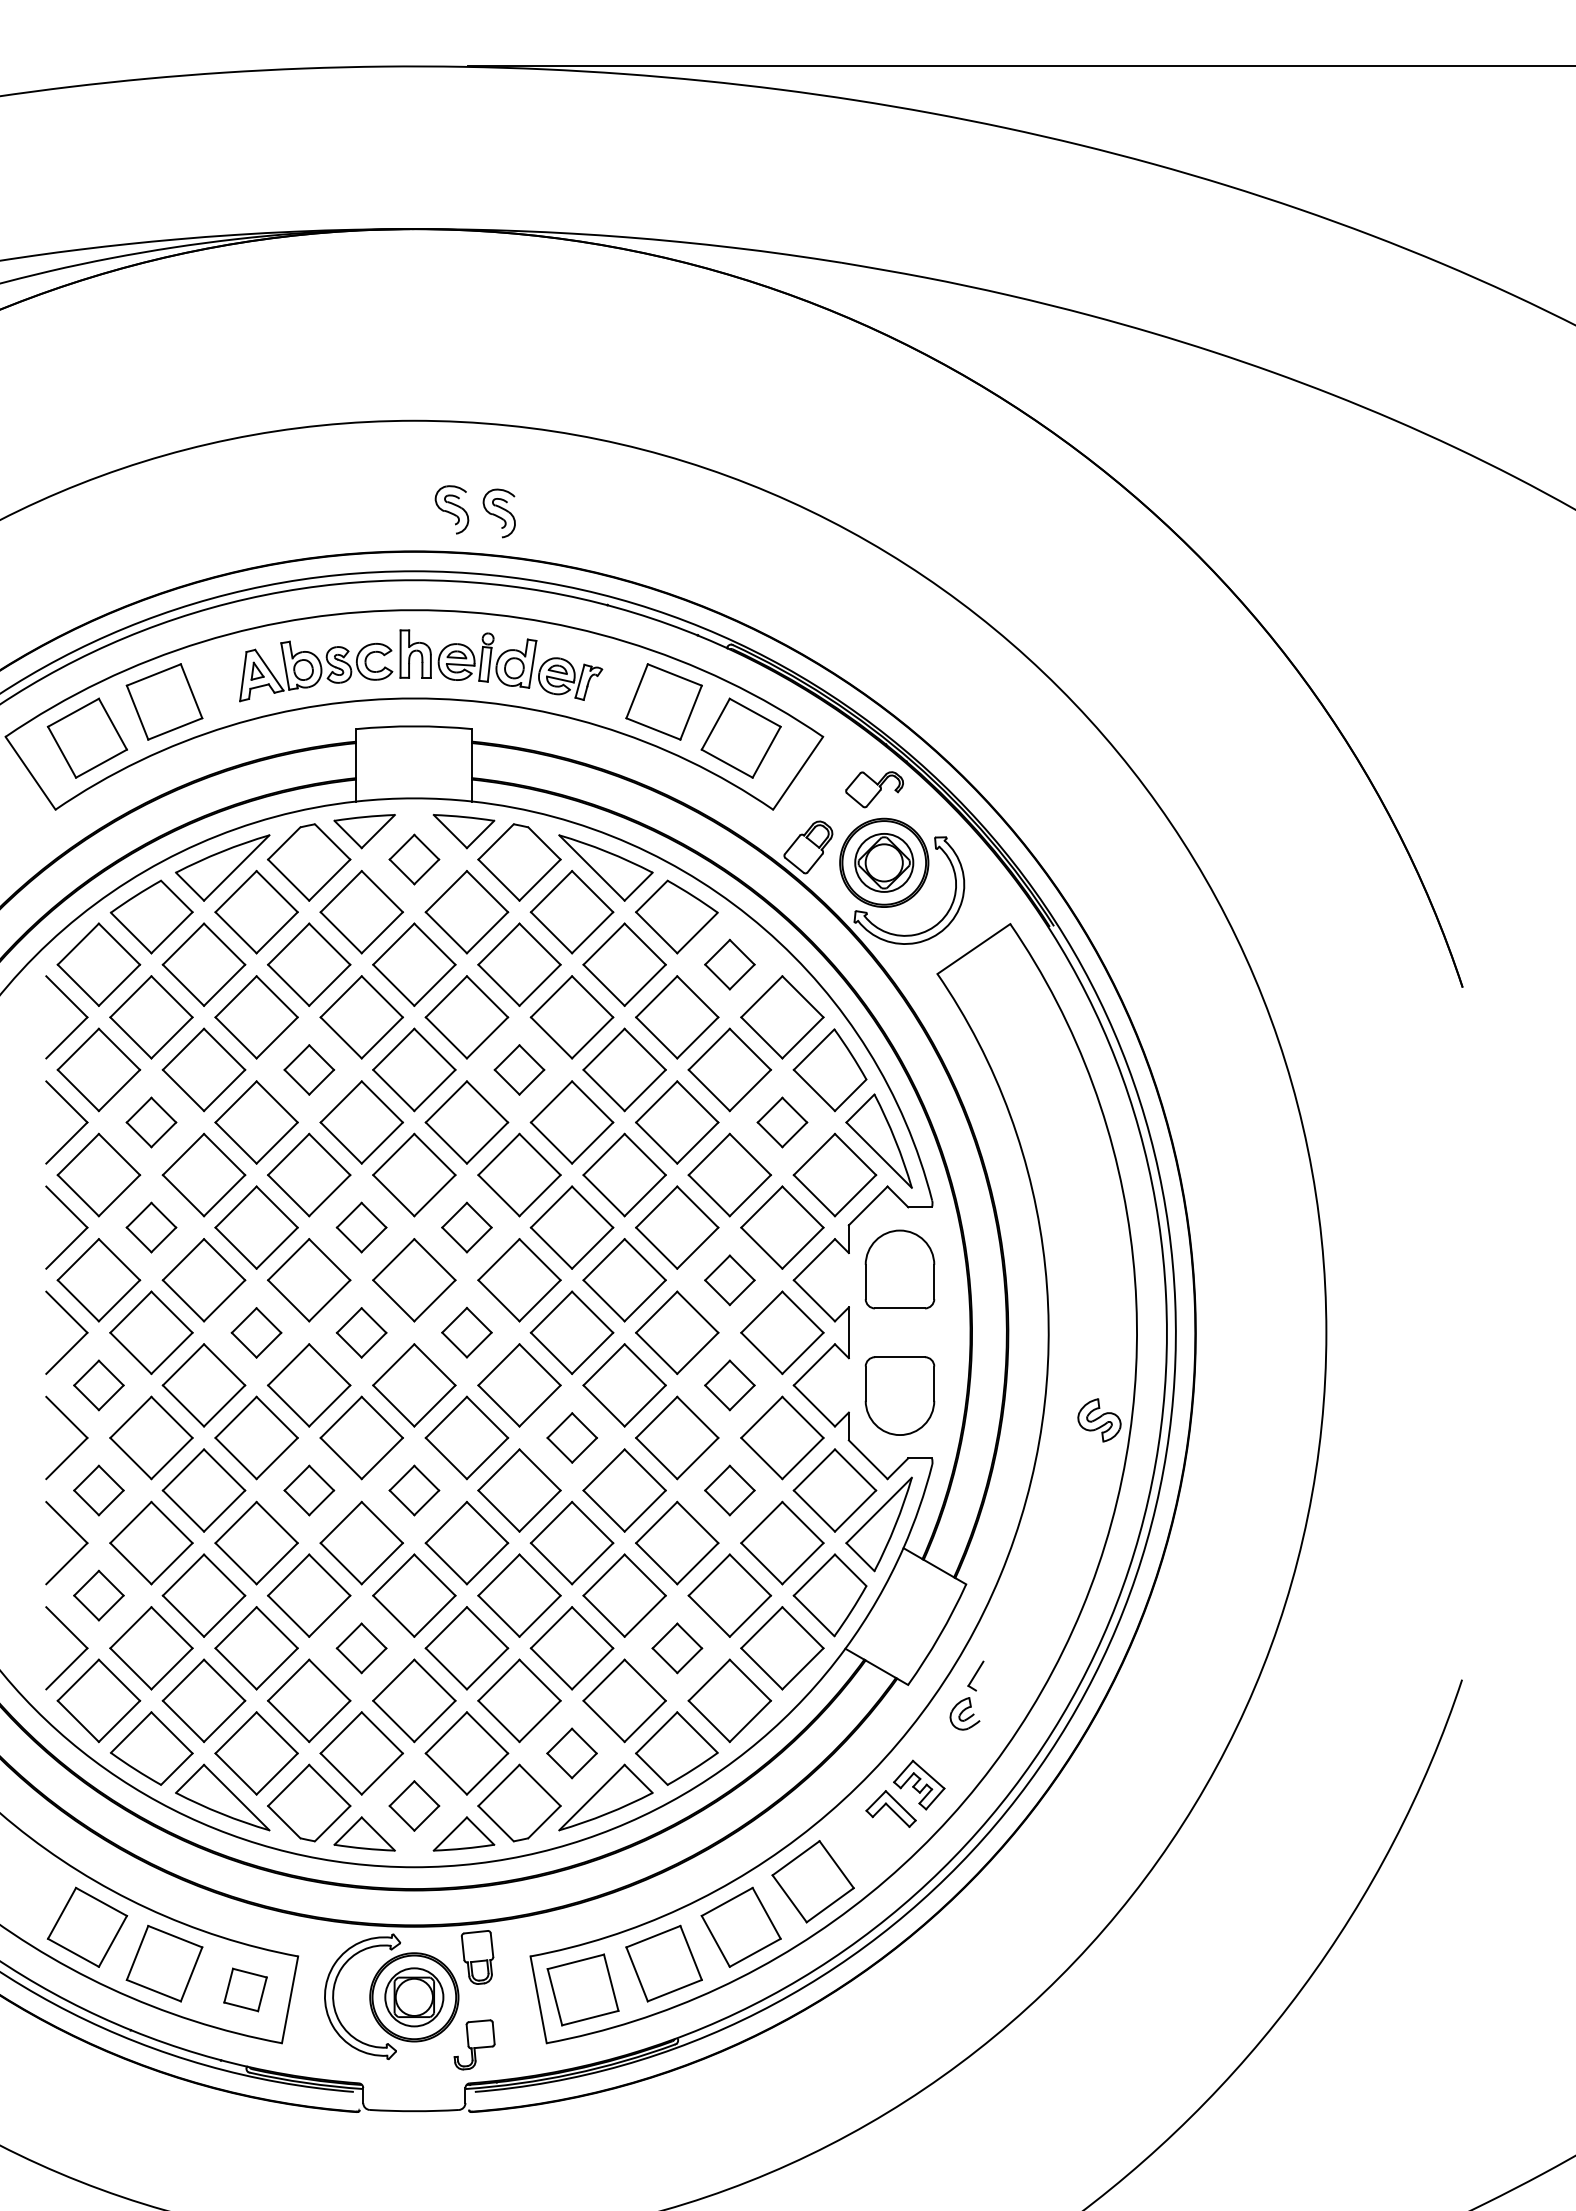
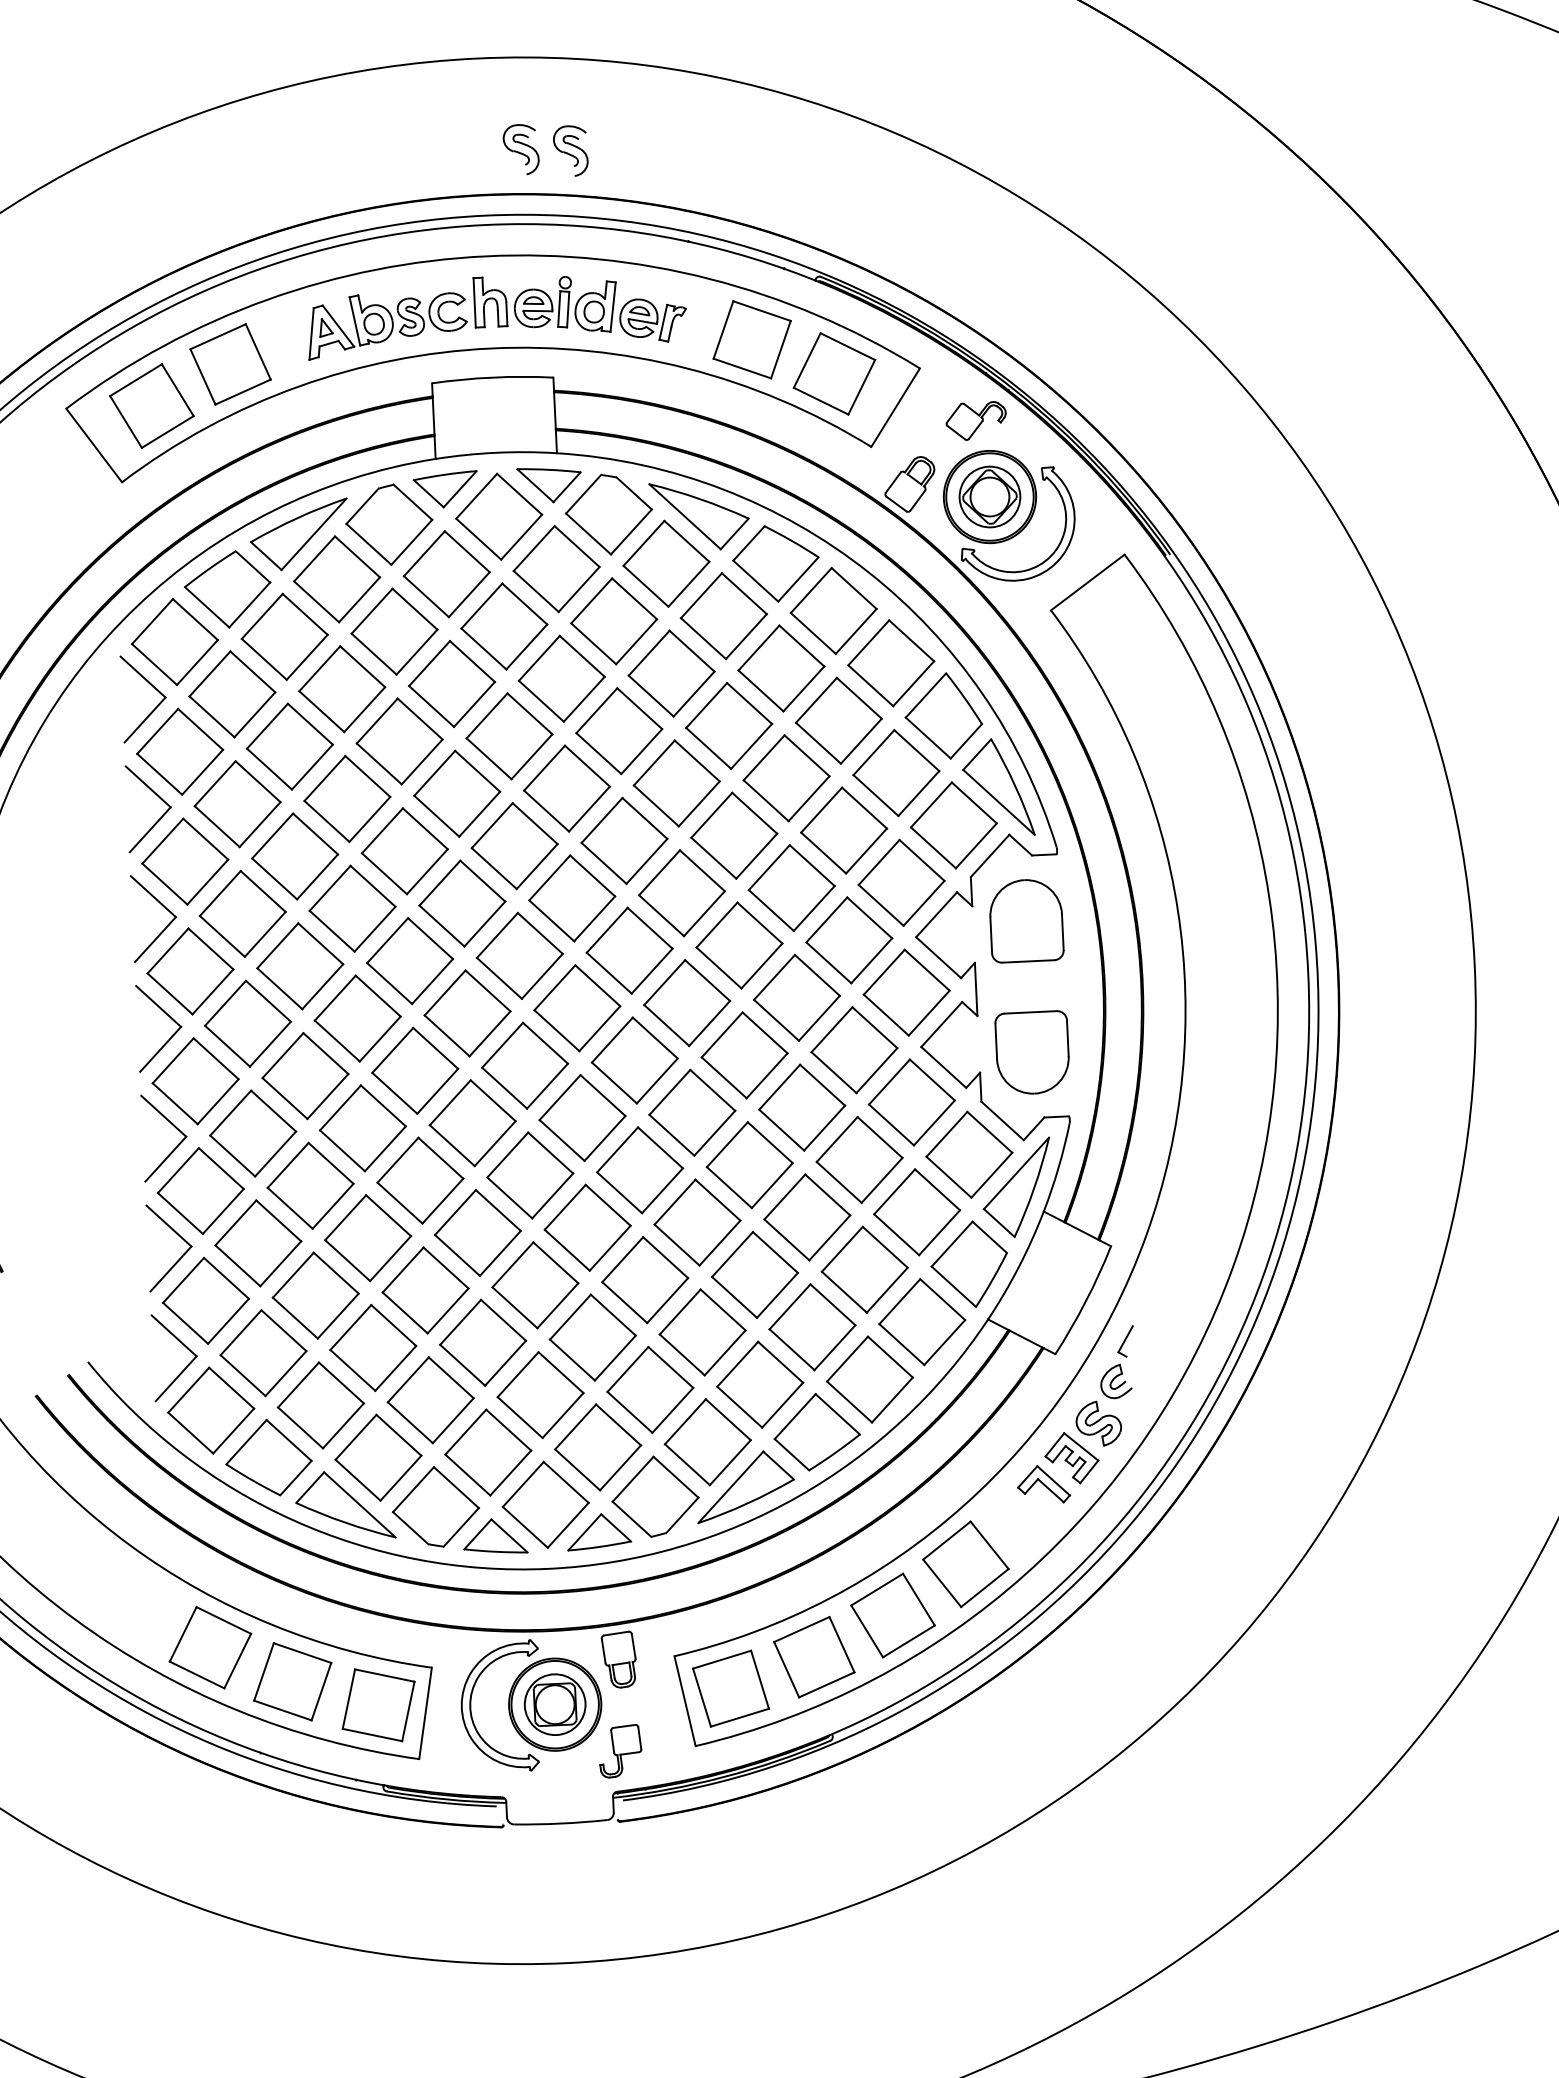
part: (414, 859) -> (499, 516), size x1.67
part: (729, 964) -> (833, 610), size x1.67
part: (309, 1069) -> (400, 741), size x1.67
part: (519, 1069) -> (619, 730), size x1.67
part: (151, 1122) -> (237, 804), size x1.67
part: (782, 1122) -> (896, 773), size x1.67
part: (151, 1227) -> (242, 913), size x1.67
part: (361, 1227) -> (462, 903), size x1.67
part: (466, 1227) -> (571, 898), size x1.67
part: (729, 1280) -> (848, 940), size x1.67
part: (256, 1332) -> (357, 1018), size x1.67
part: (361, 1332) -> (467, 1013), size x1.67
part: (466, 1332) -> (576, 1007), size x1.67
part: (98, 1385) -> (195, 1081), size x1.67
part: (729, 1385) -> (854, 1050), size x1.67
part: (1099, 1420) -> (1098, 1423), moved
part: (572, 1437) -> (692, 1112), size x1.67
part: (98, 1490) -> (200, 1191), size x1.67
part: (309, 1490) -> (420, 1180), size x1.67
part: (414, 1490) -> (530, 1175), size x1.67
part: (729, 1490) -> (859, 1159), size x1.67
part: (98, 1595) -> (205, 1300), size x1.67
part: (361, 1648) -> (482, 1343), size x1.67
part: (677, 1648) -> (812, 1327), size x1.67
part: (571, 1753) -> (707, 1442), size x1.67
part: (414, 1805) -> (545, 1504), size x1.67
part: (245, 1989) -> (378, 1704), size x1.67

